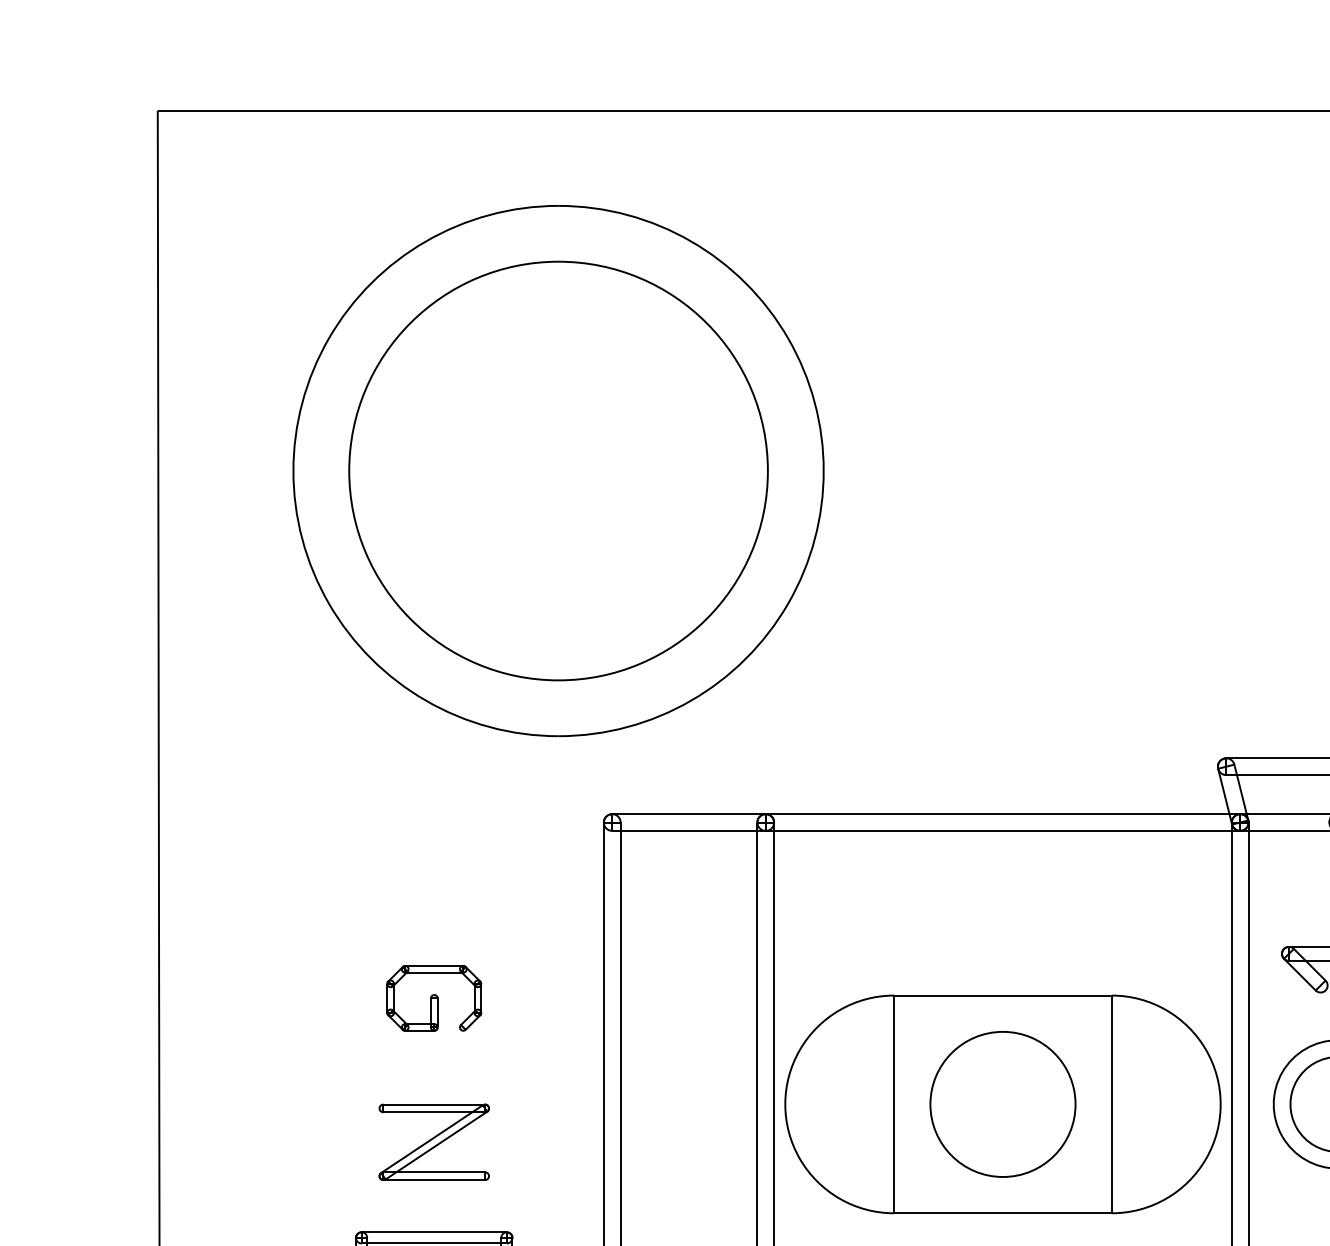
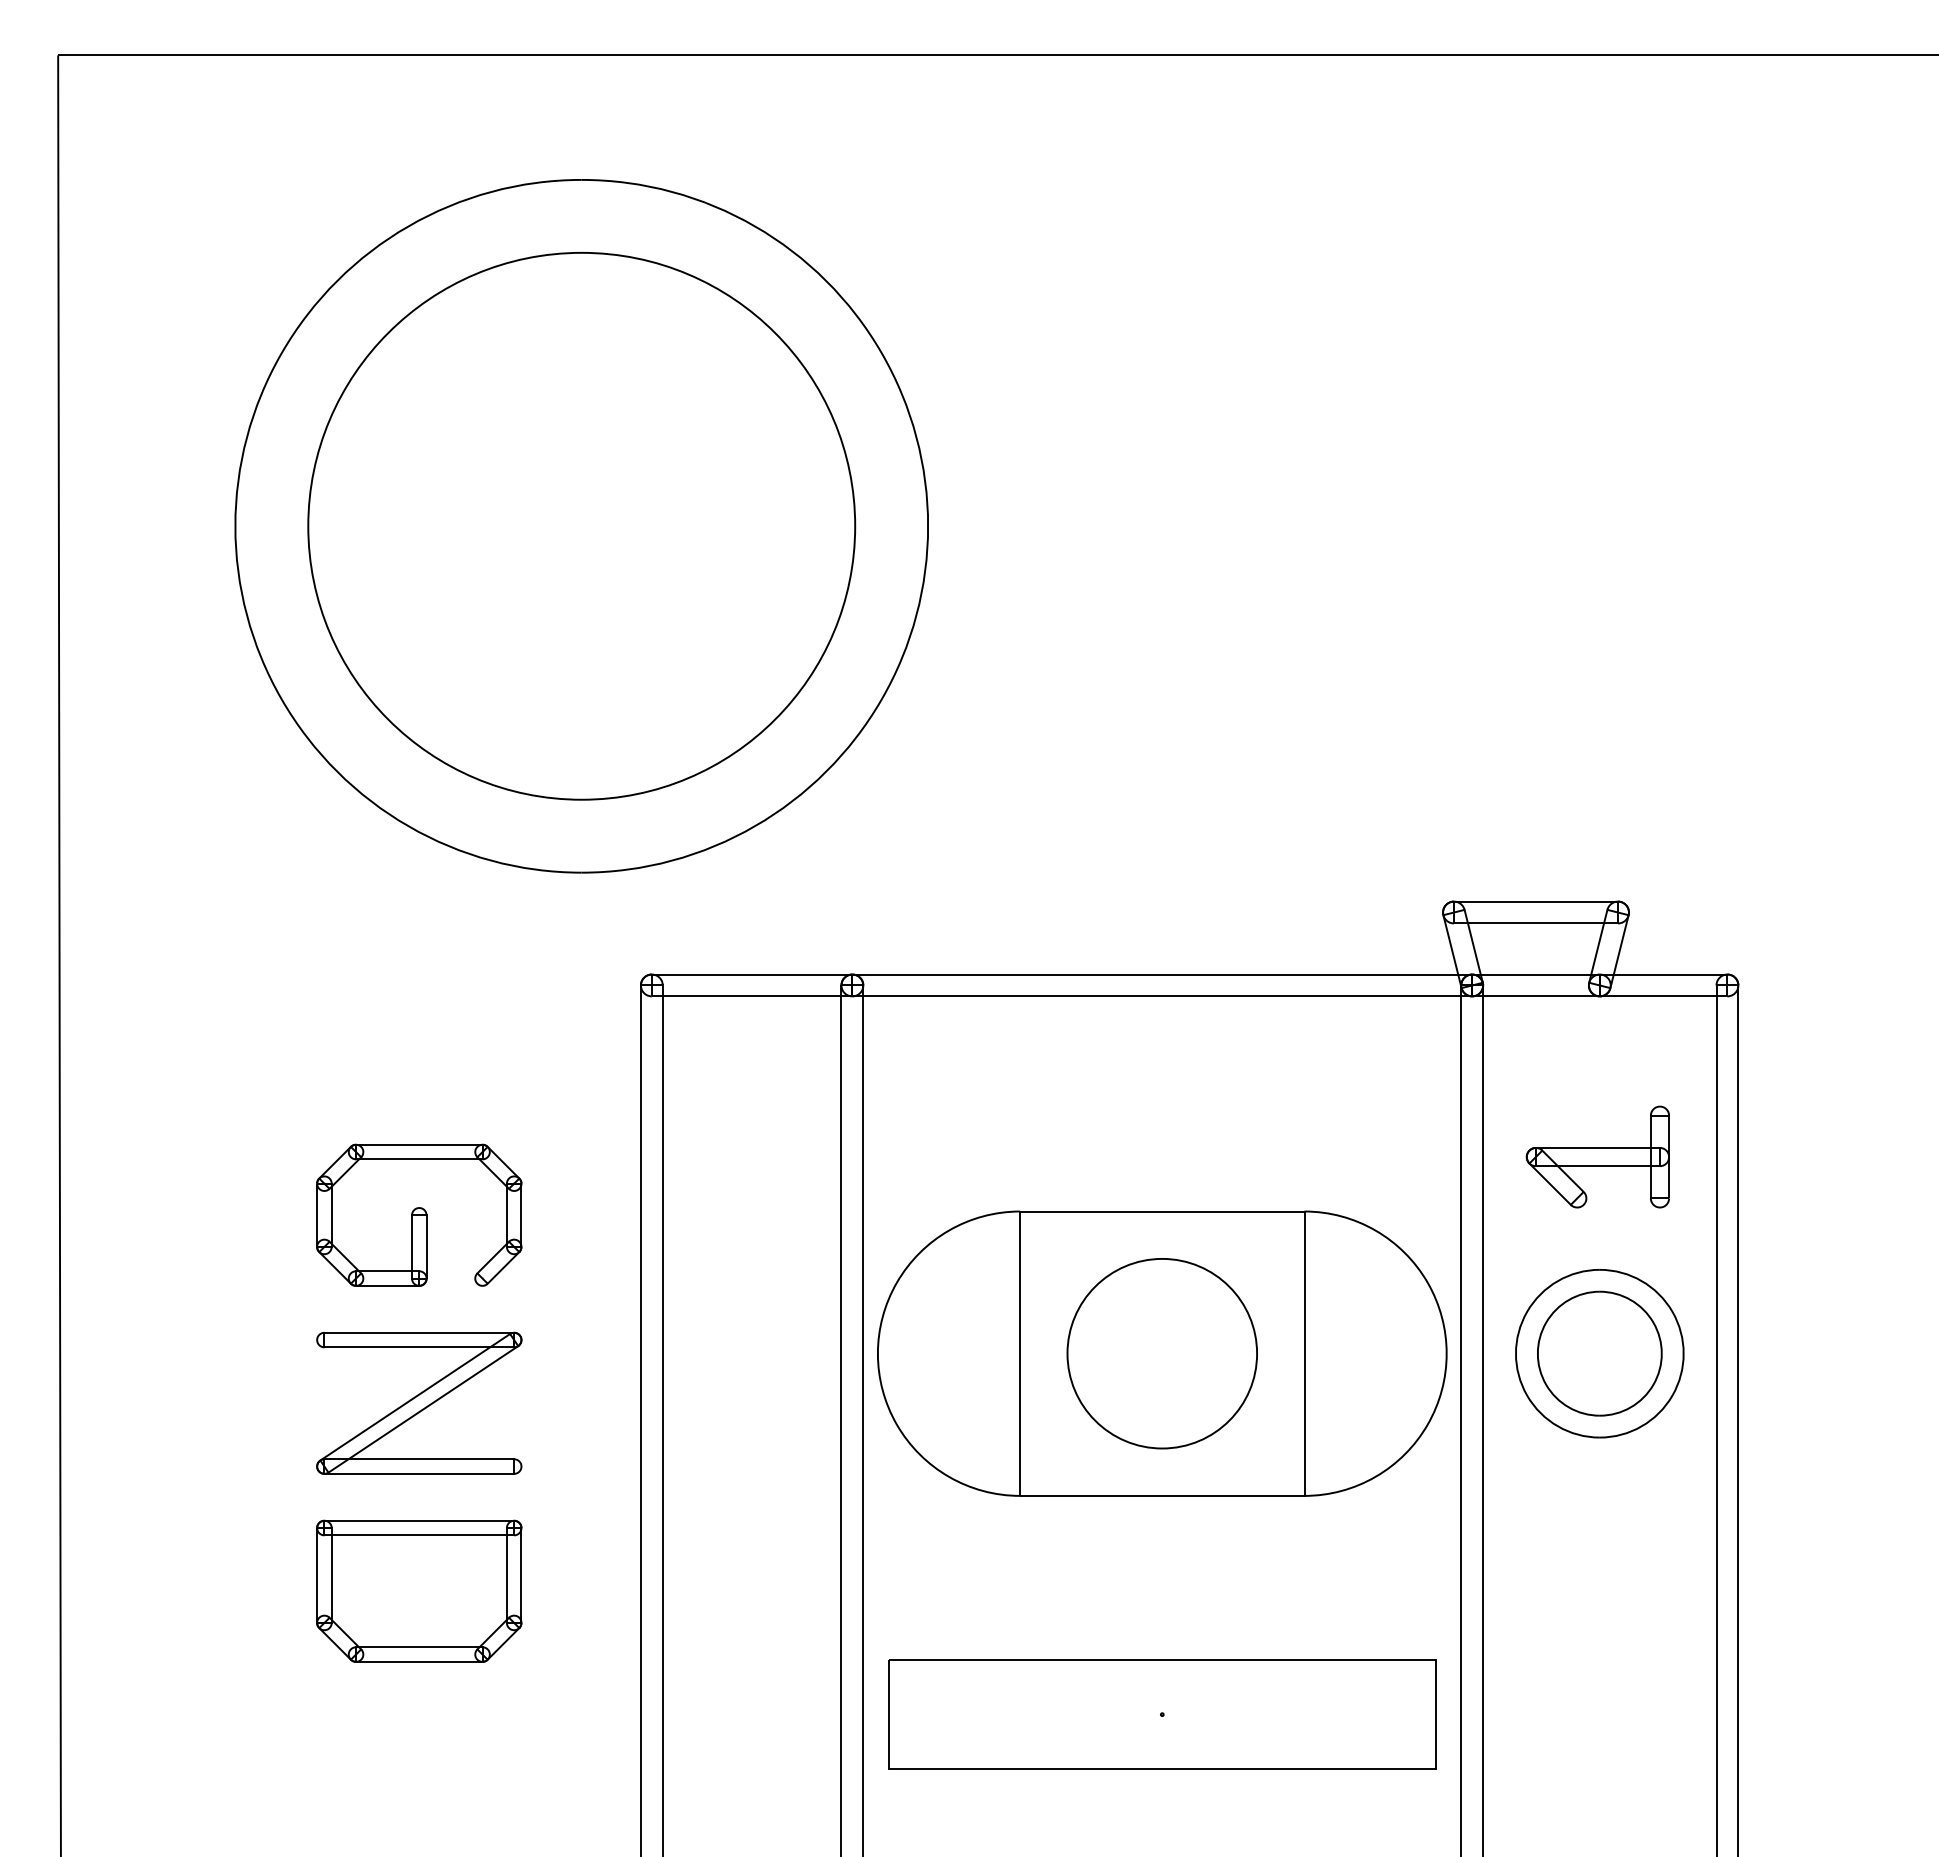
part: (434, 997) -> (419, 1214), size x1.67
part: (434, 1141) -> (419, 1402), size x1.43

